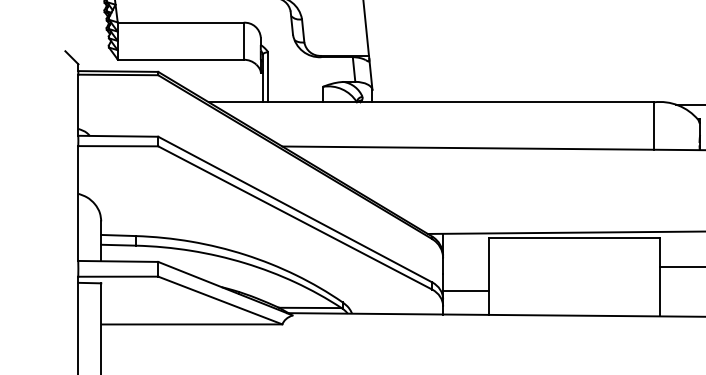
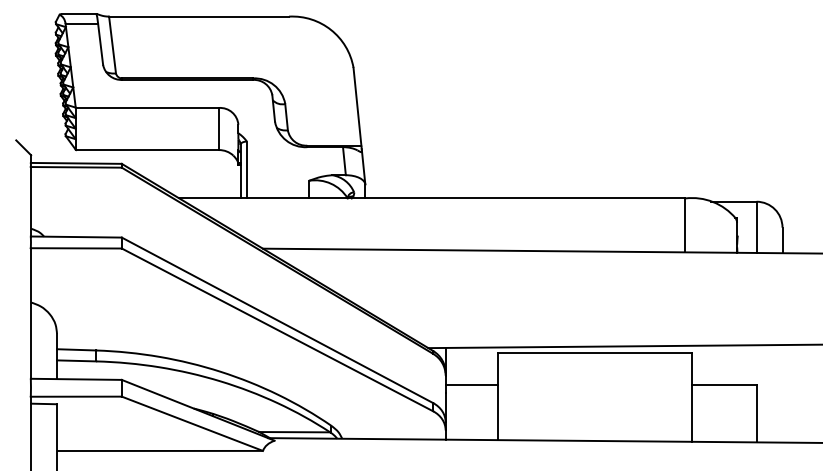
line: (465, 290) -> (471, 385), moved

